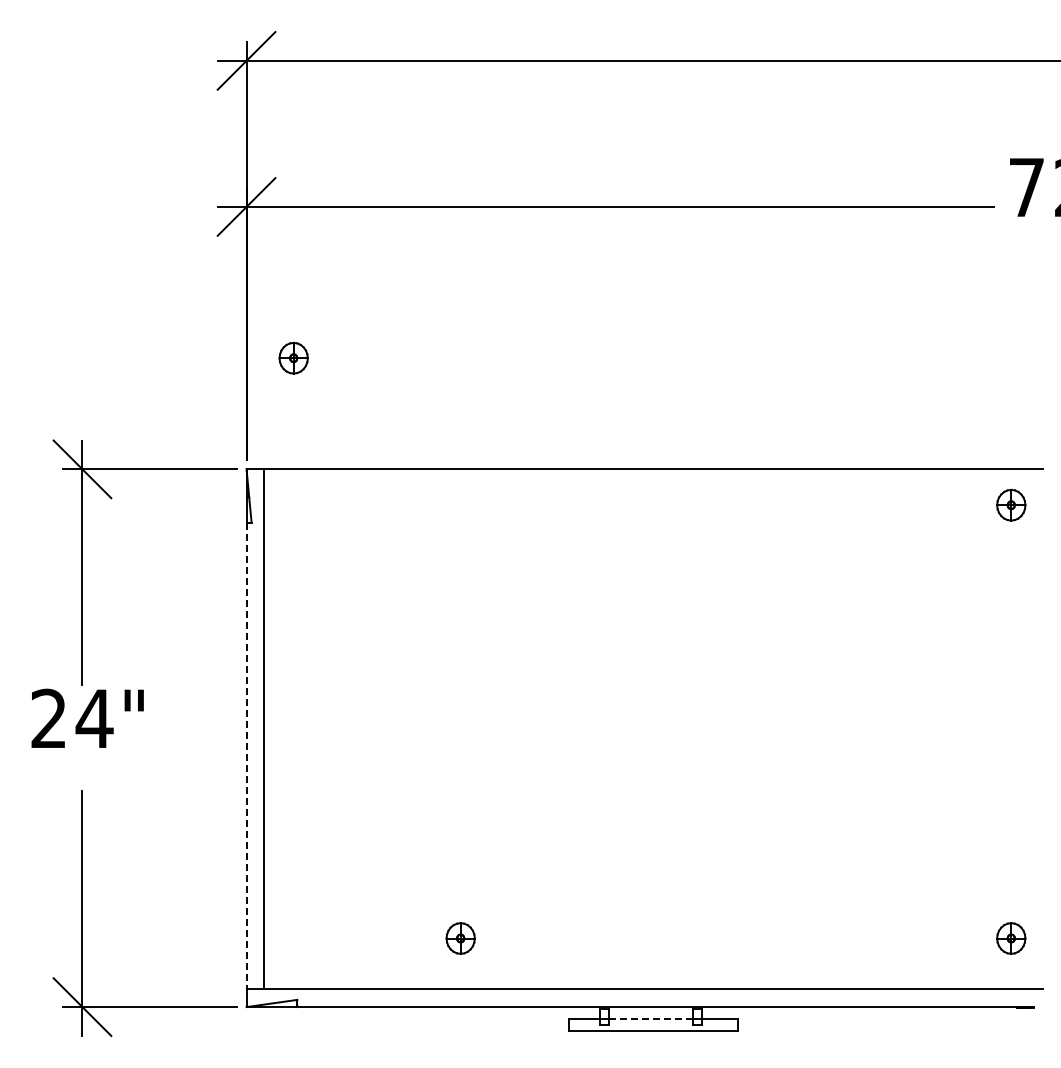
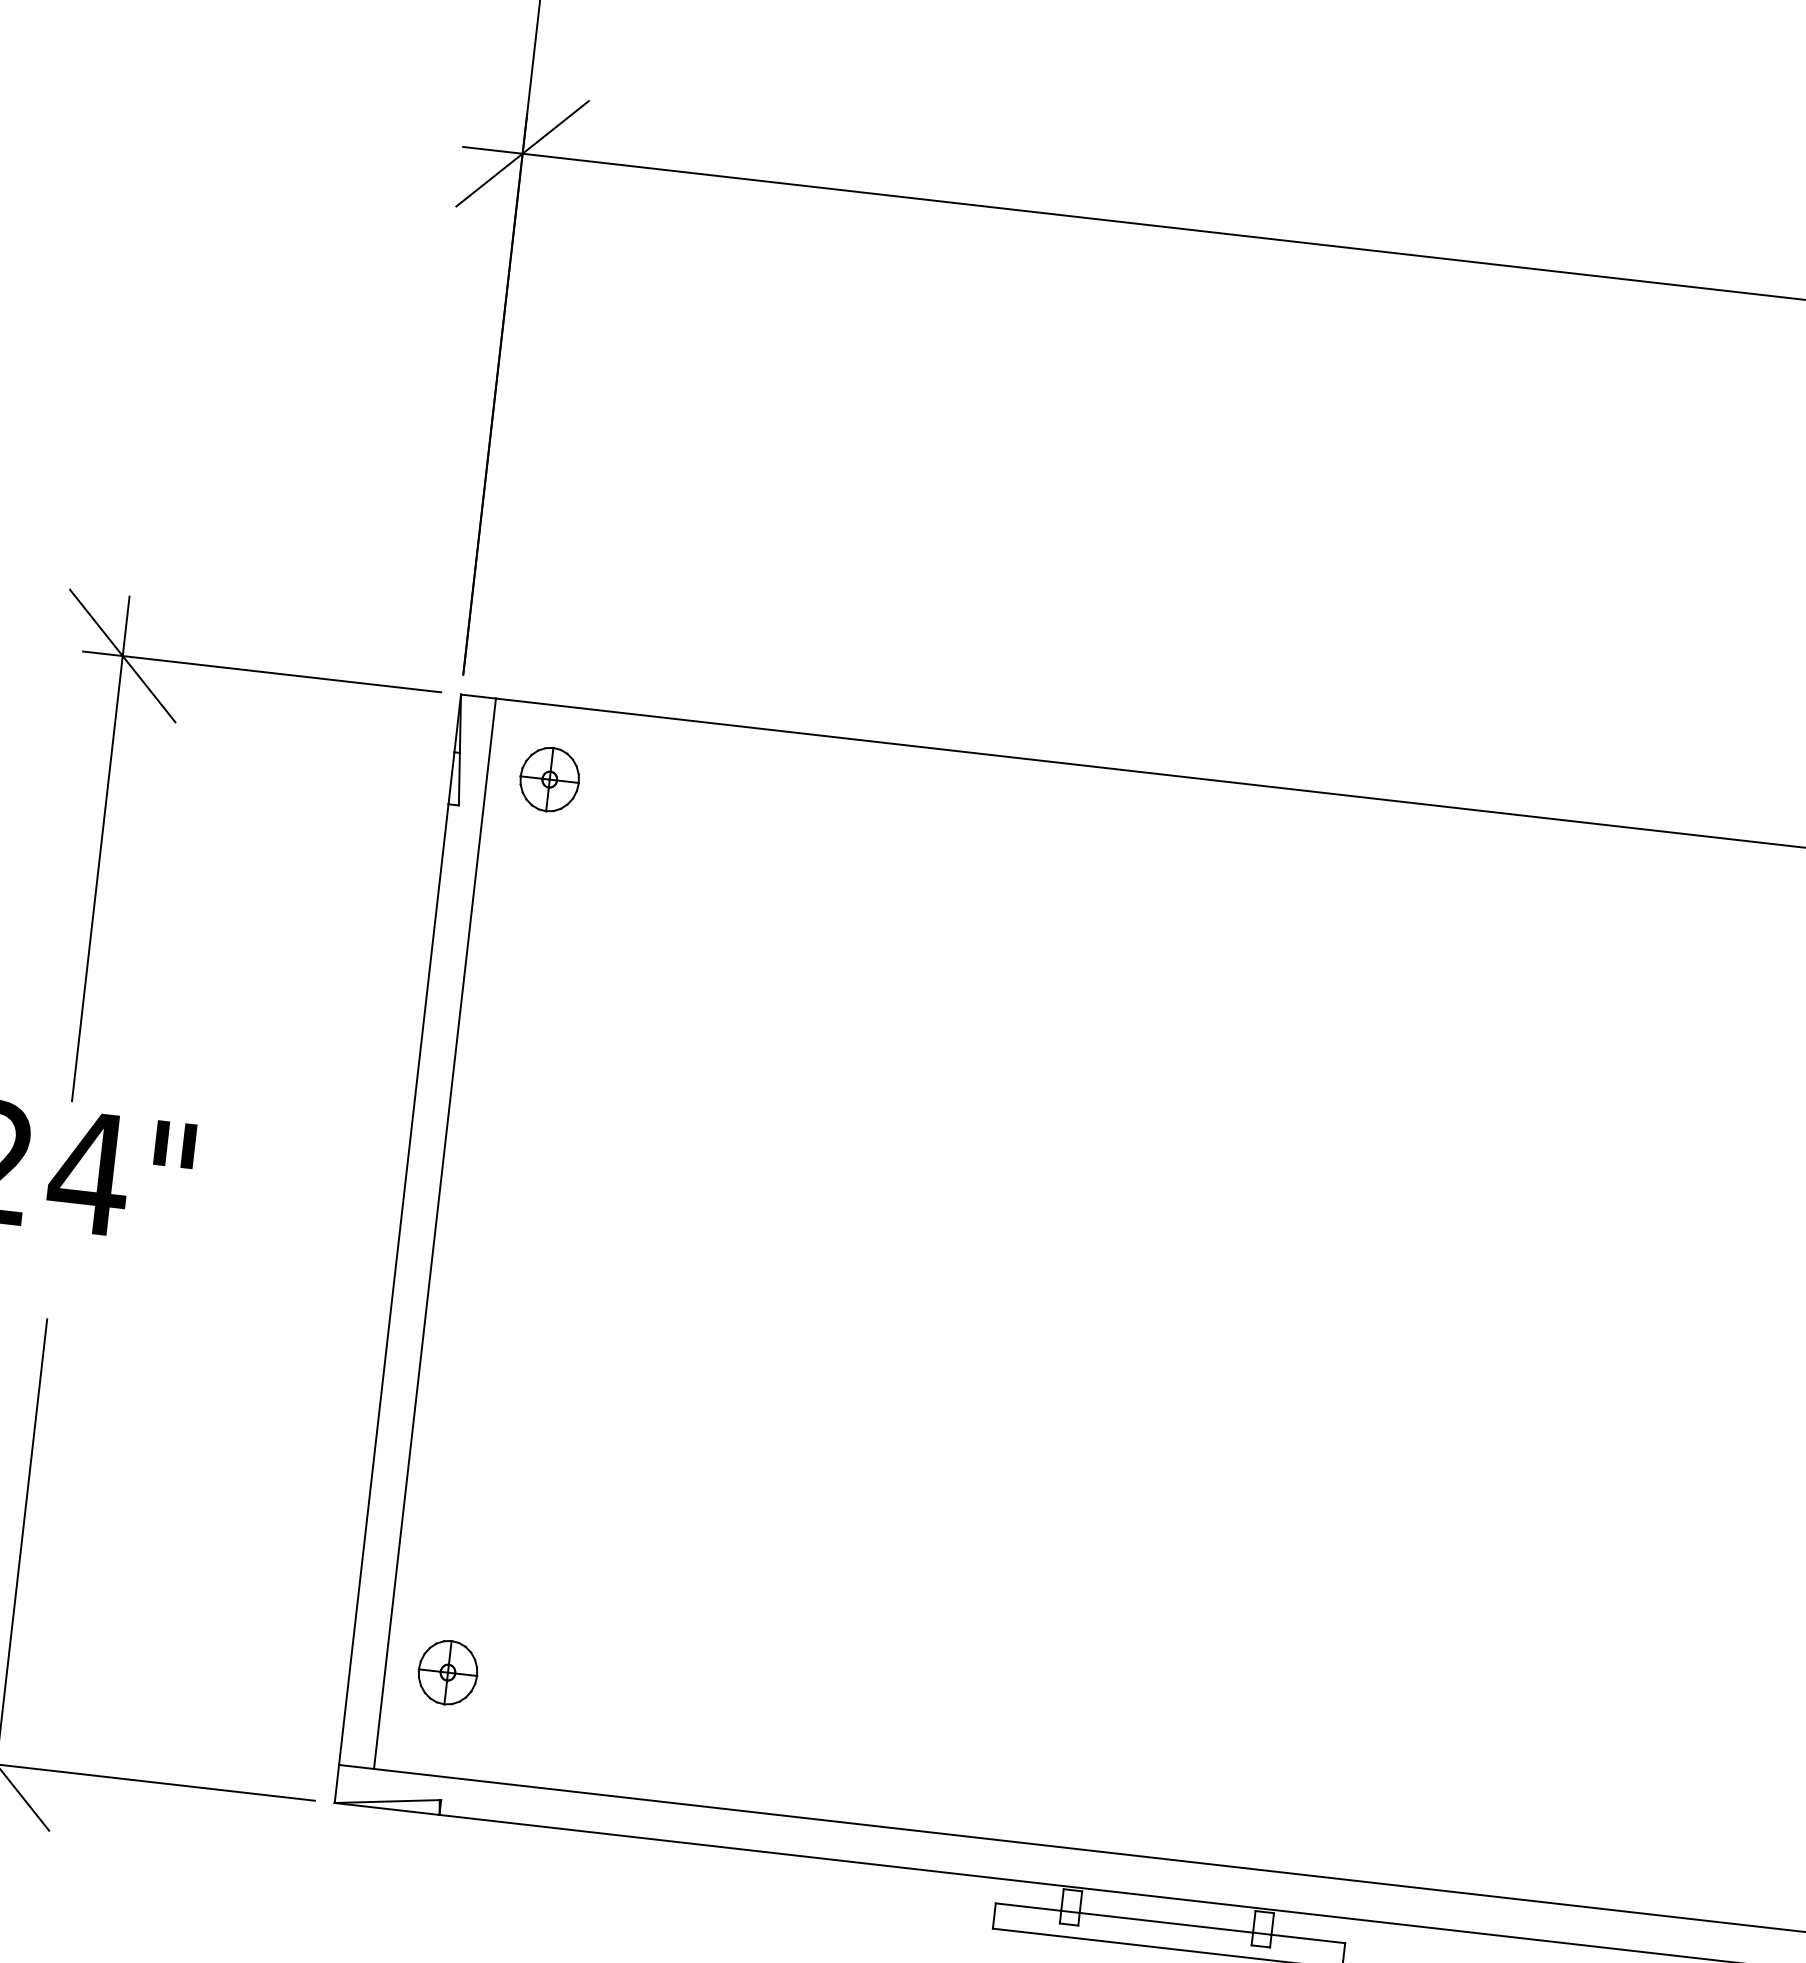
part: (293, 357) -> (549, 778), moved
line: (246, 756) -> (393, 1286), dashed -> solid
part: (460, 938) -> (447, 1672), moved
line: (651, 1019) -> (1166, 1923), dashed -> solid

